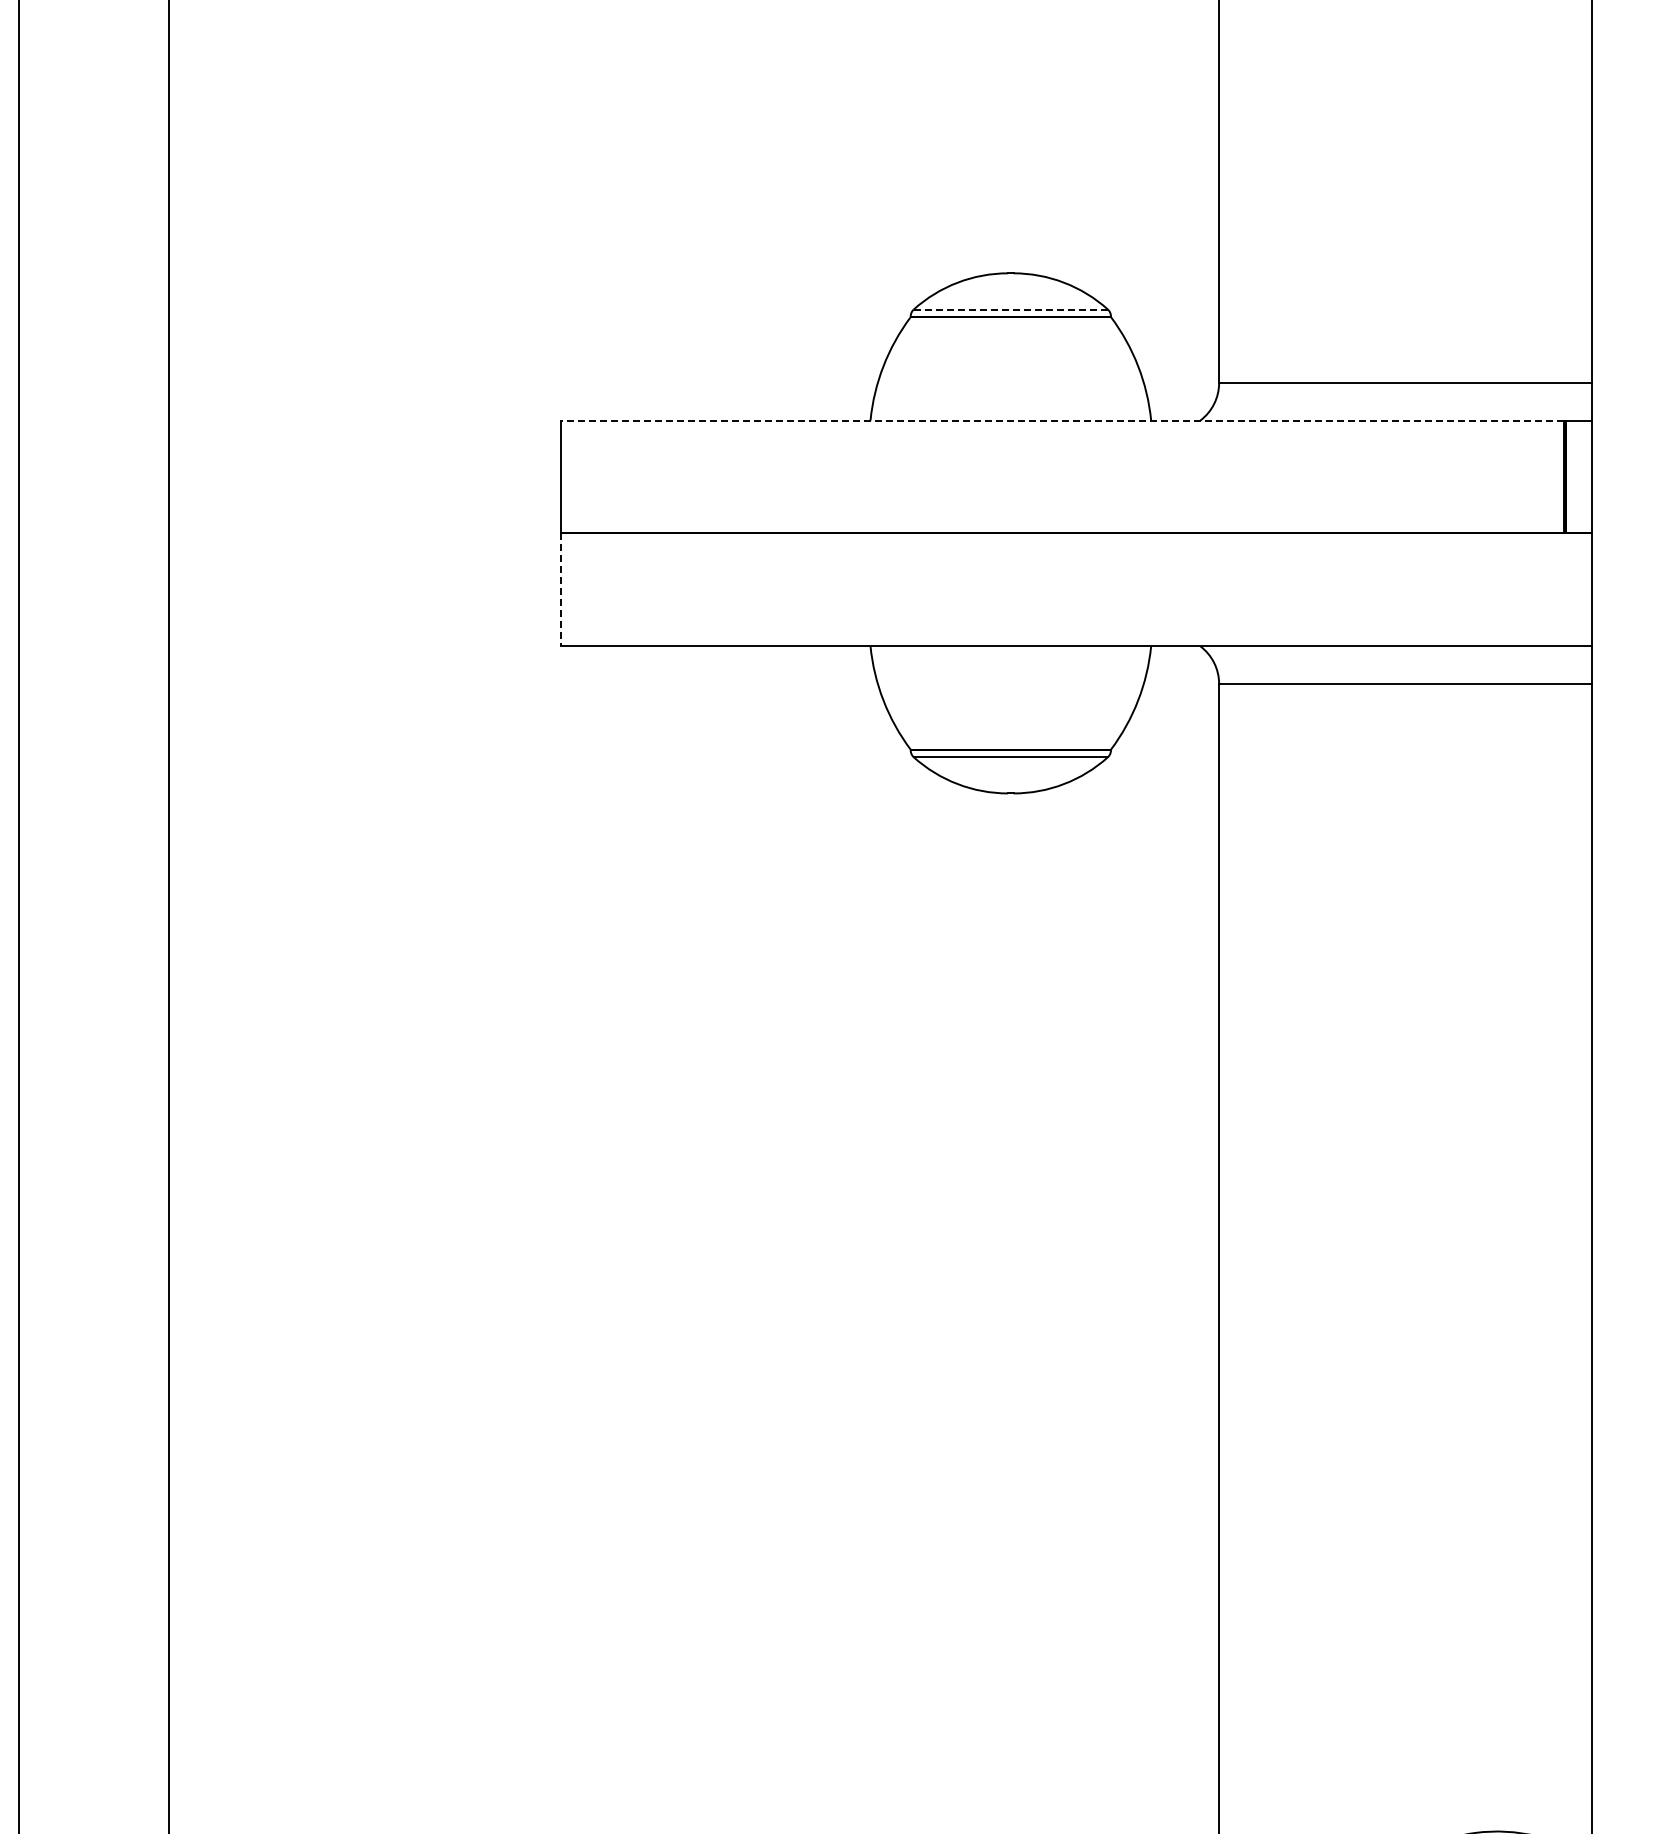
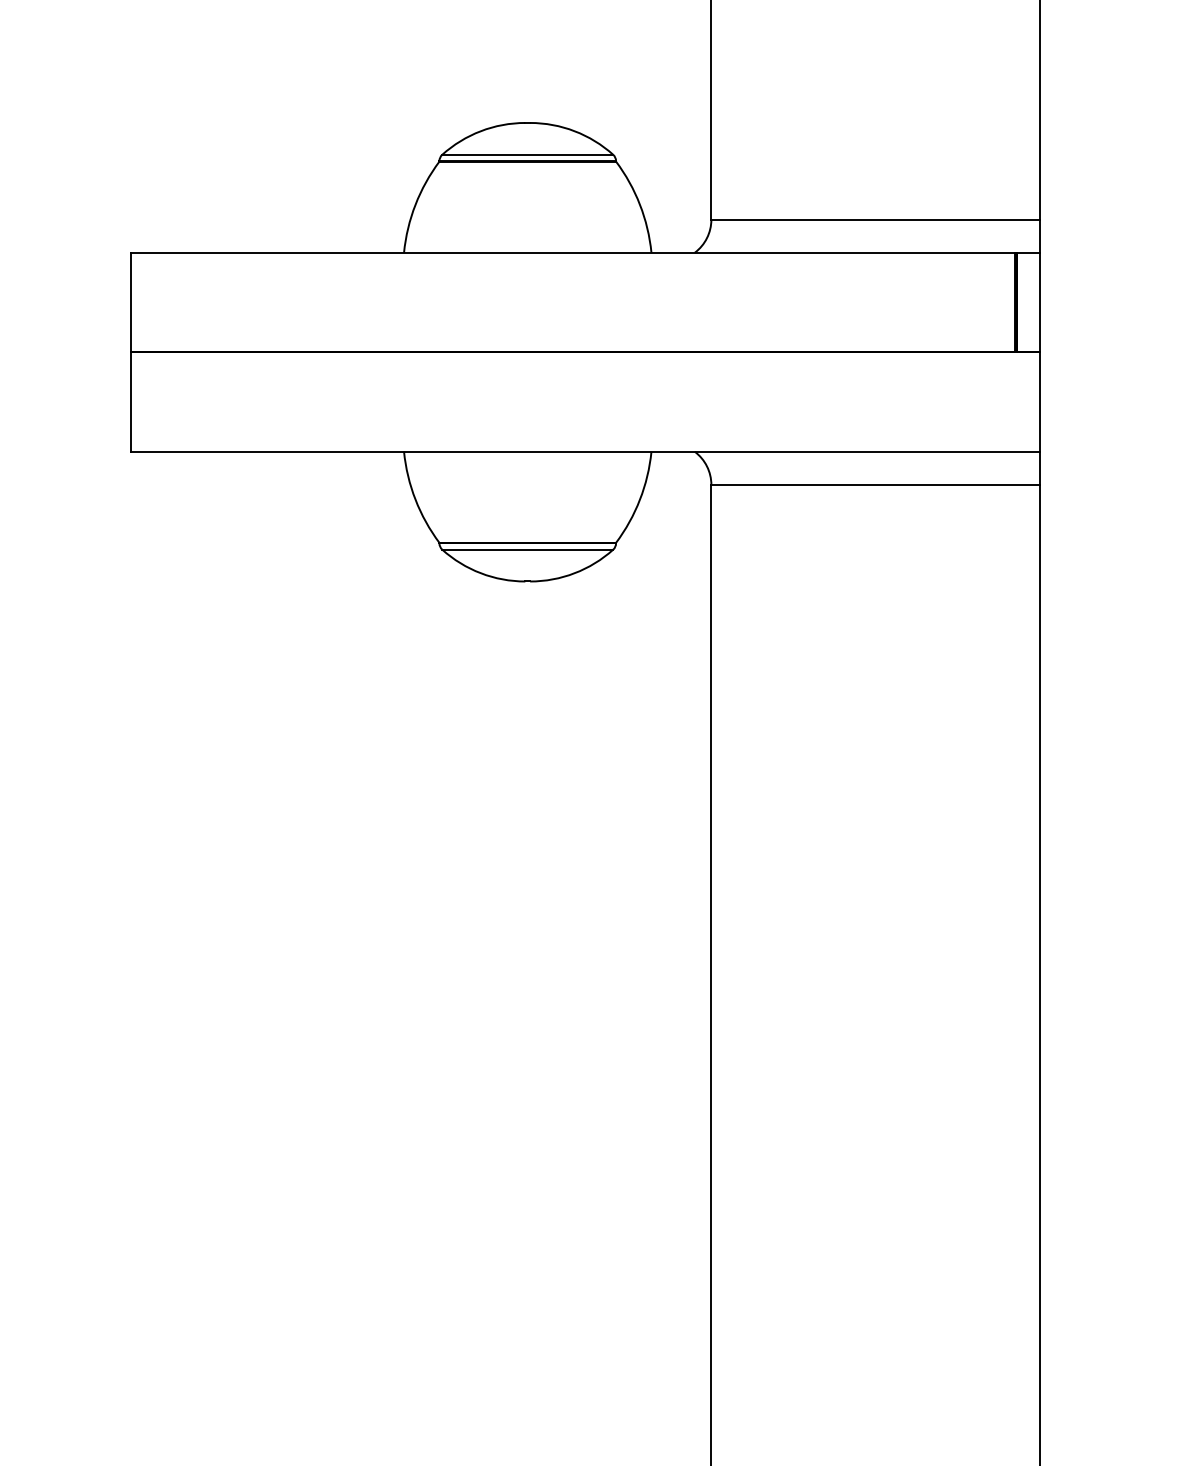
line: (1011, 309) -> (528, 154), dashed -> solid
line: (1061, 420) -> (572, 252), dashed -> solid
line: (560, 590) -> (130, 402), dashed -> solid

